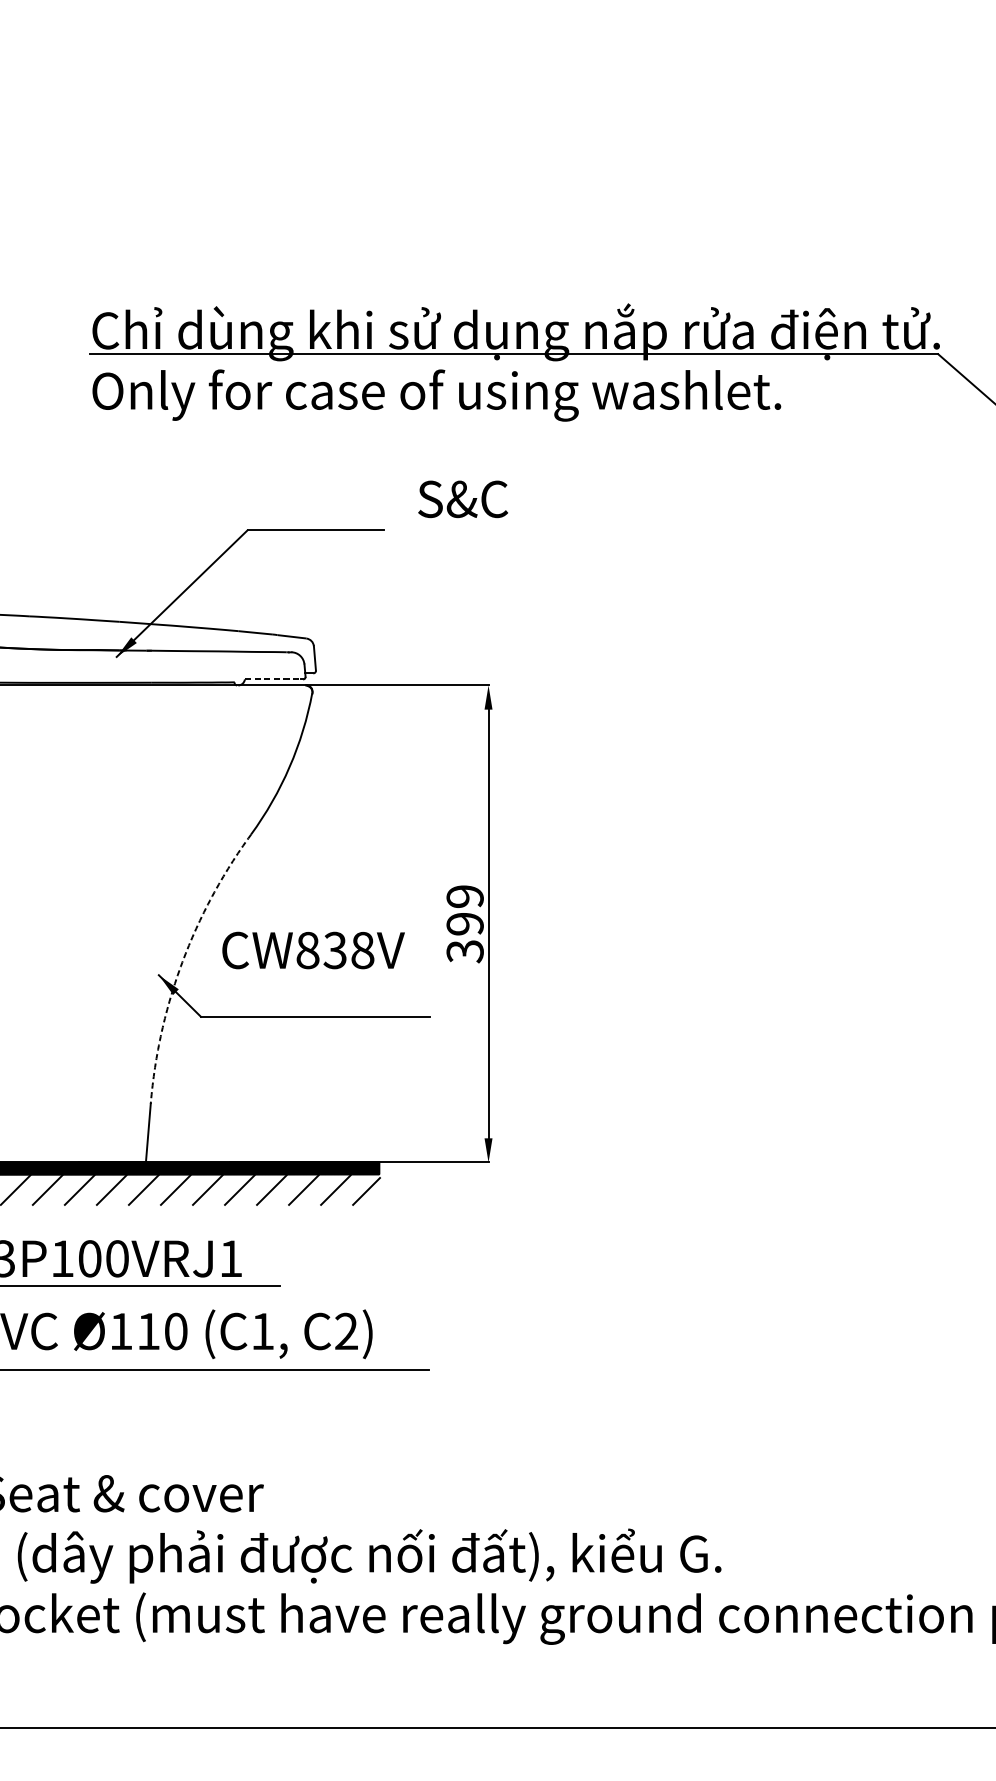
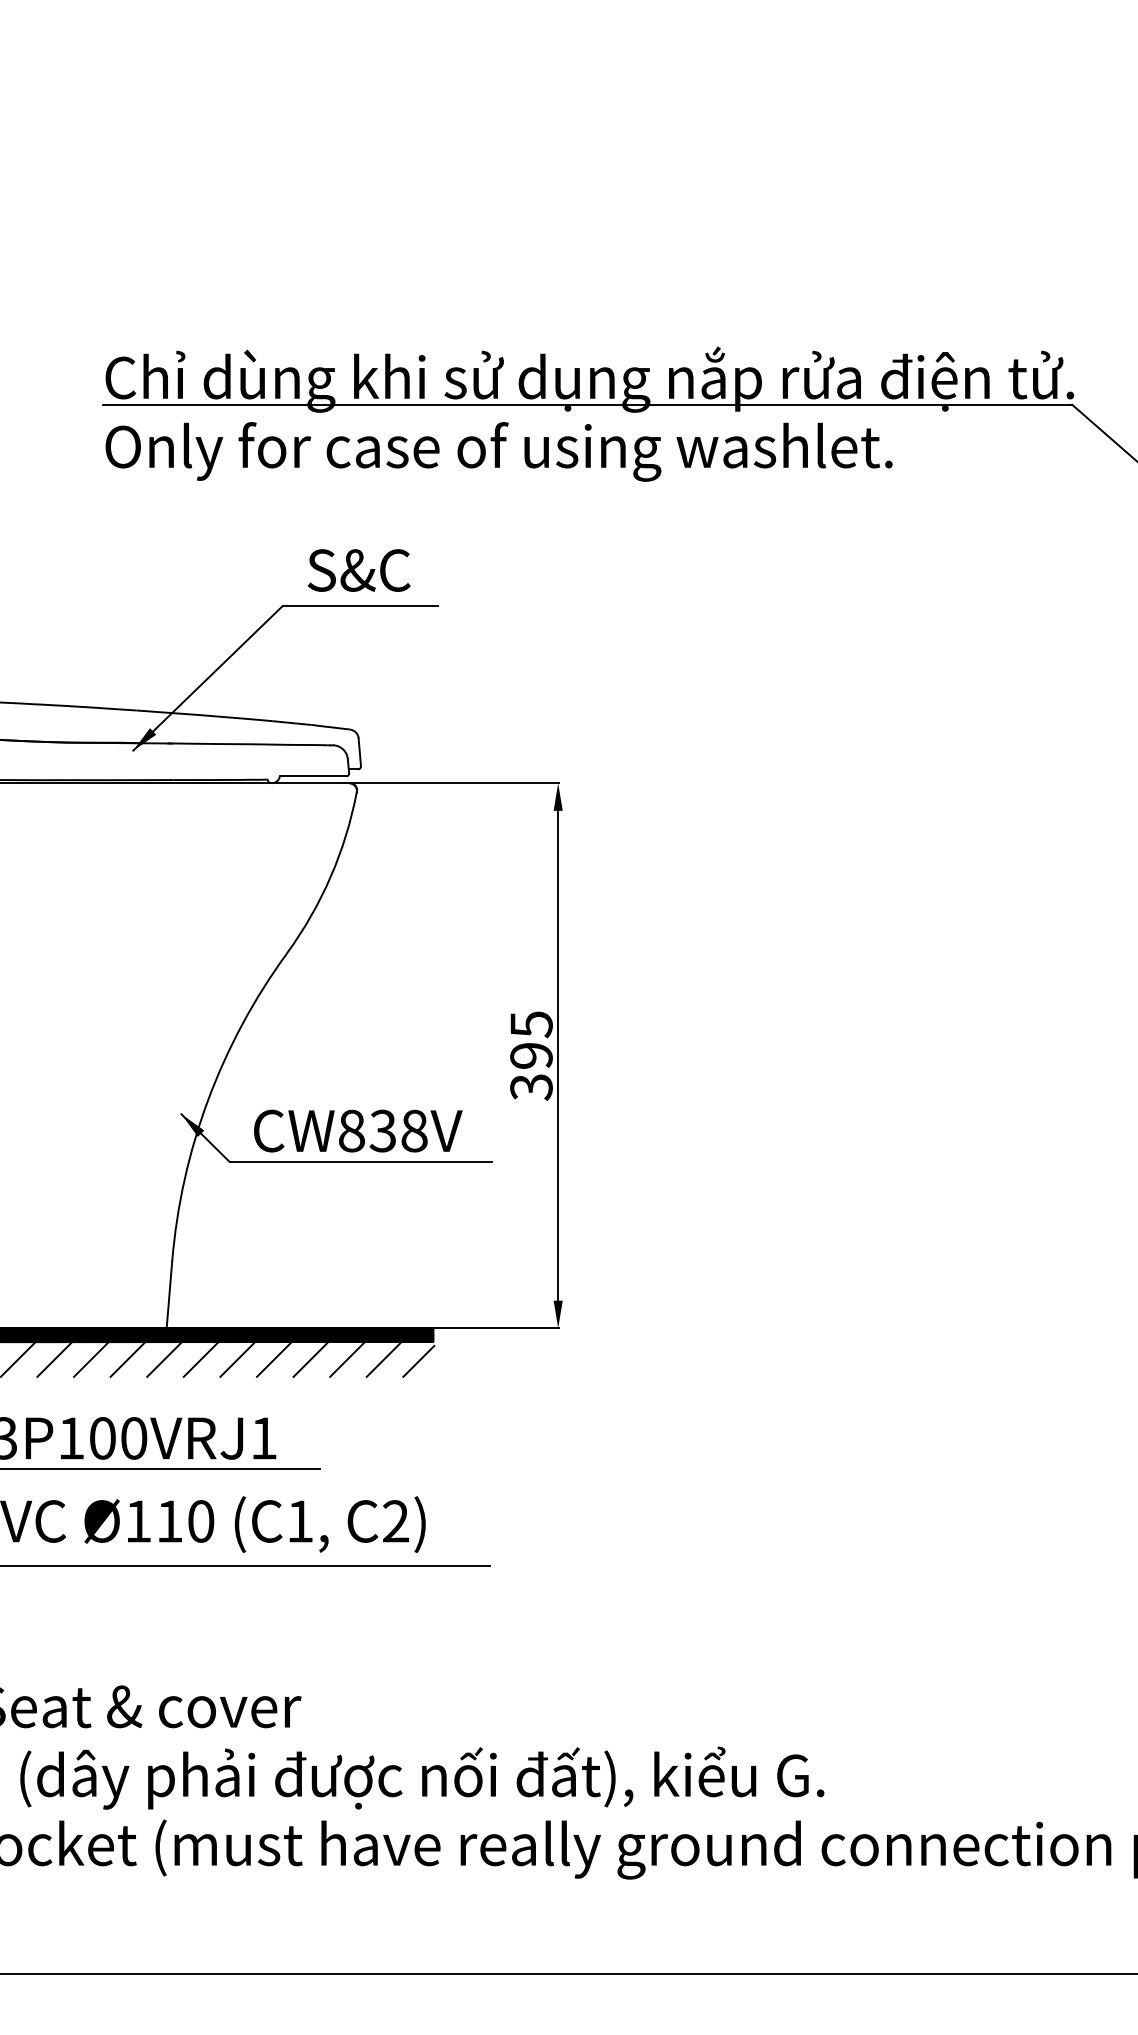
text: (462, 499) -> (358, 570), moved
line: (272, 679) -> (311, 776), dashed -> solid
text: (465, 896) -> (531, 1024), 399 -> 395
text: (313, 950) -> (358, 1130), moved
arc: (182, 962) -> (208, 1099), dashed -> solid

